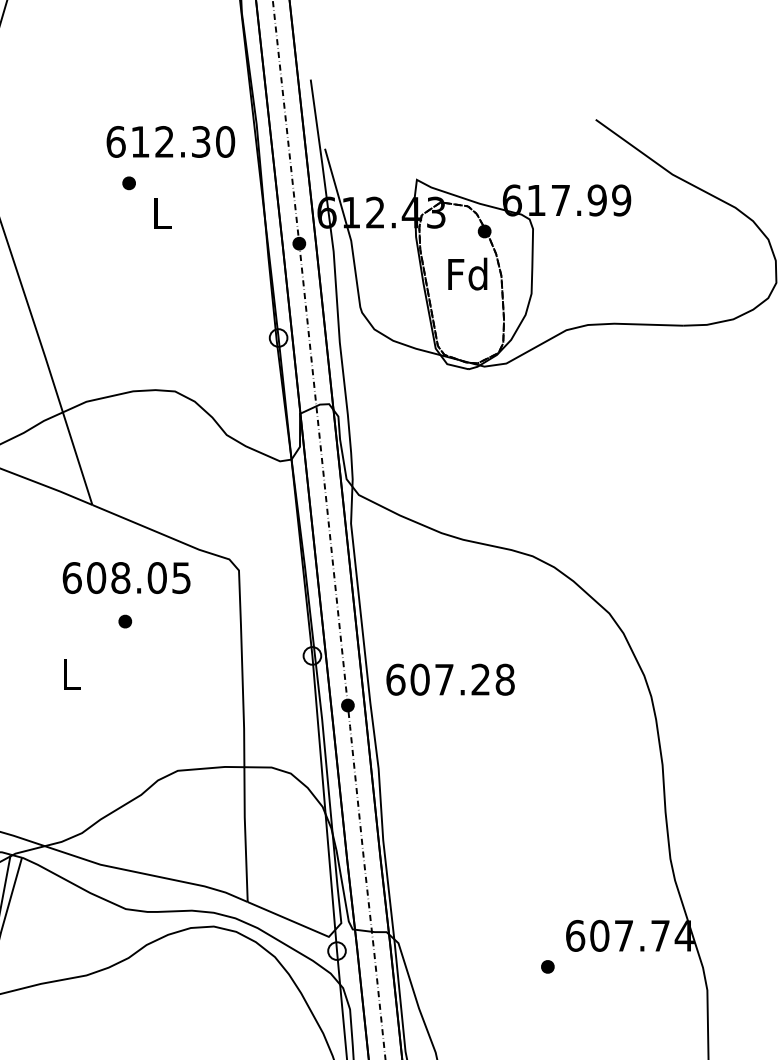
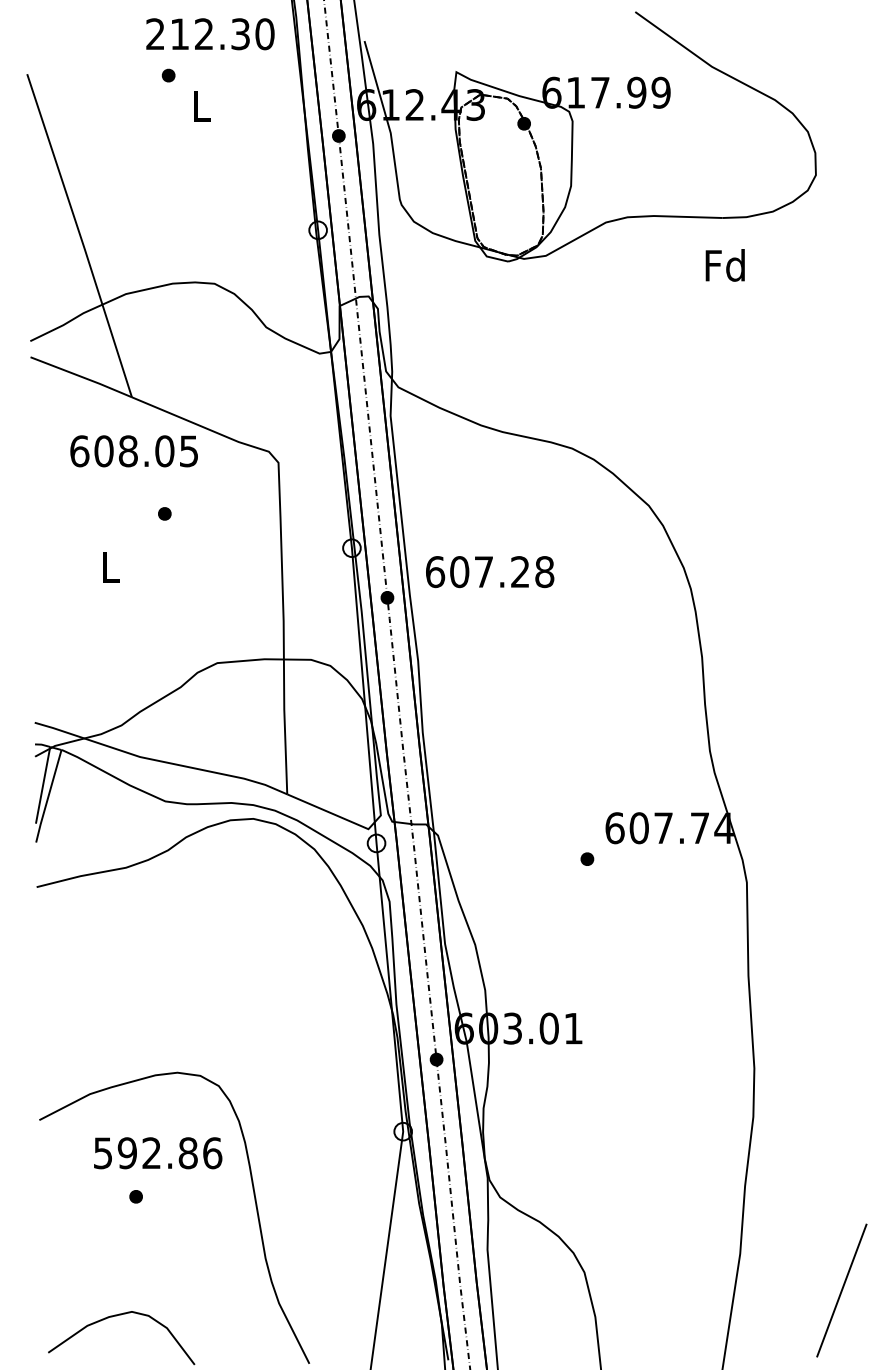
text: (115, 142) -> (155, 34), 612.30 -> 212.30
text: (466, 274) -> (724, 265), moved
text: (125, 578) -> (133, 451), moved

